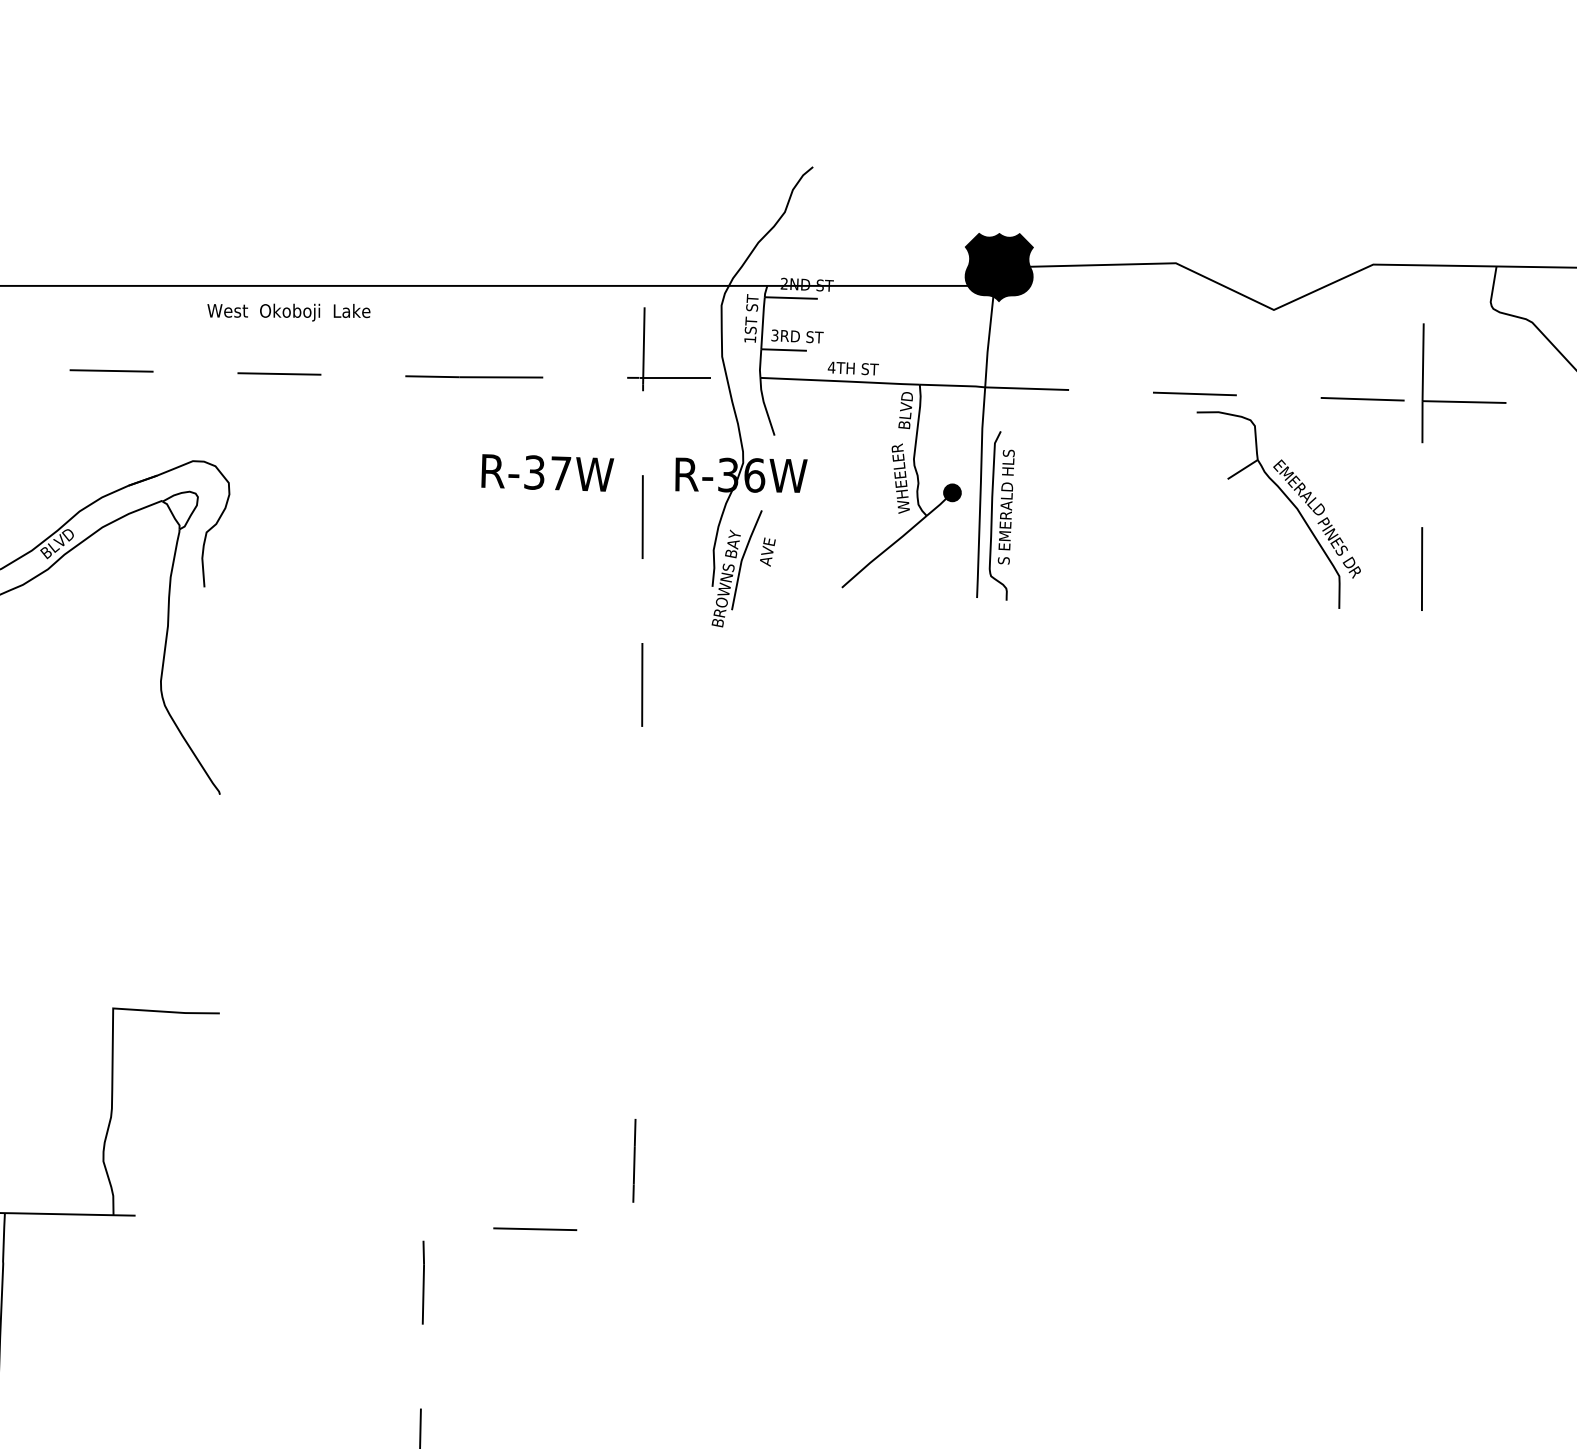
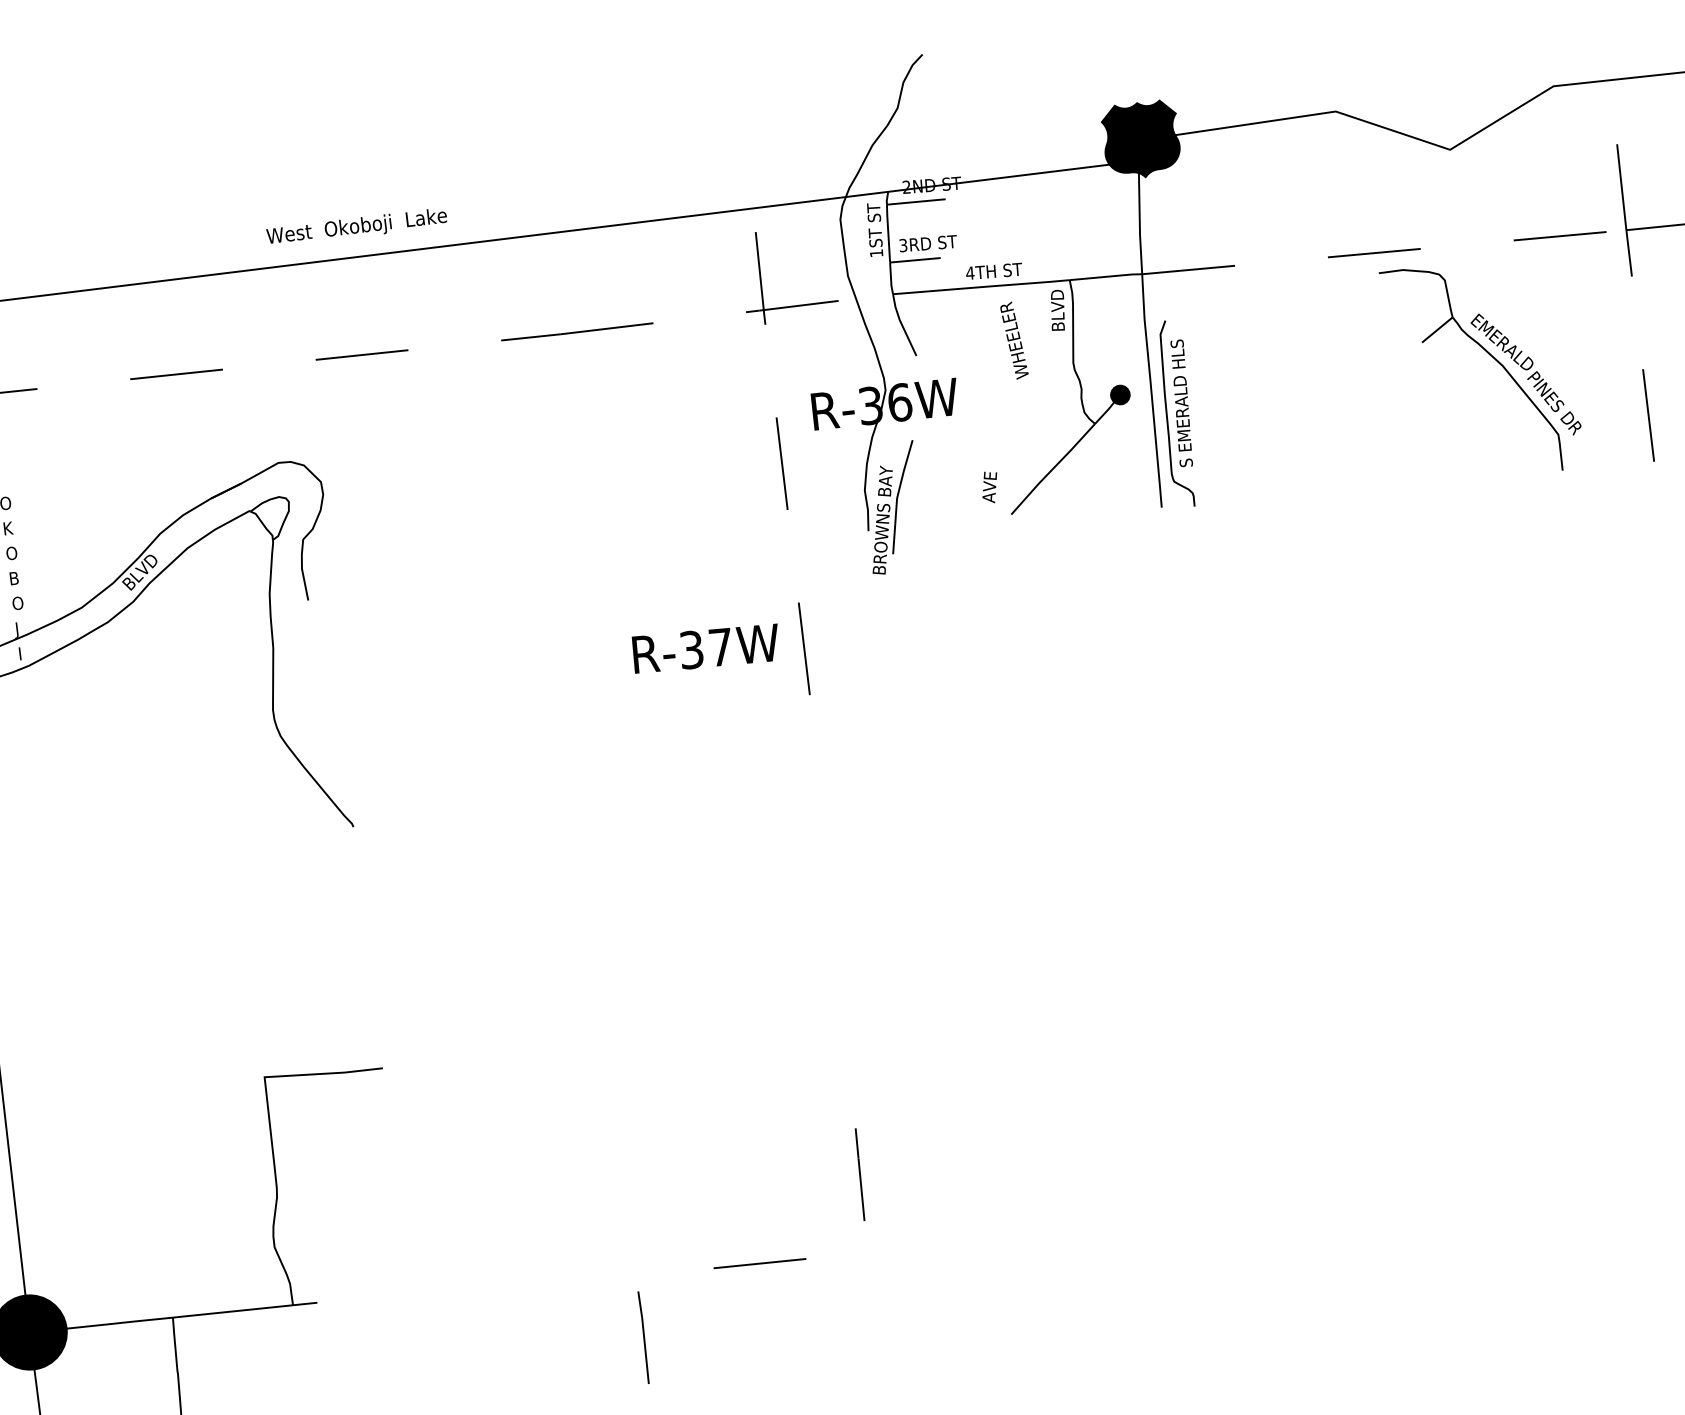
text: (288, 312) -> (356, 227), moved
text: (547, 472) -> (705, 648), moved
text: (900, 478) -> (1014, 340), moved
text: (767, 551) -> (989, 486), moved

